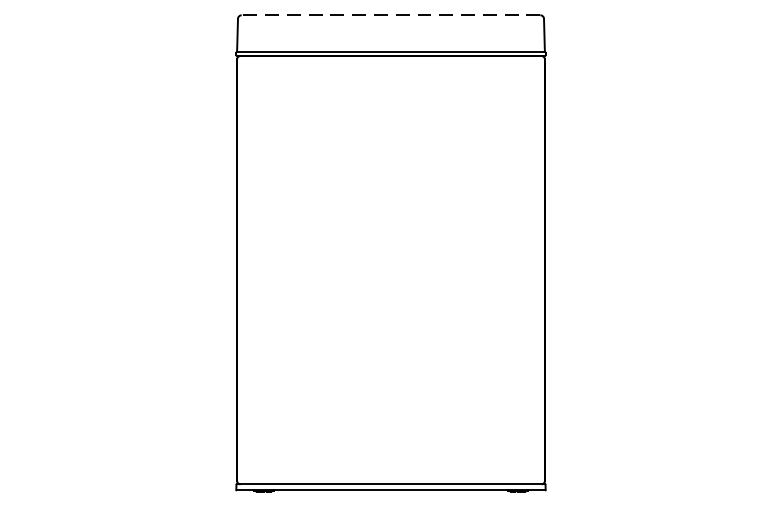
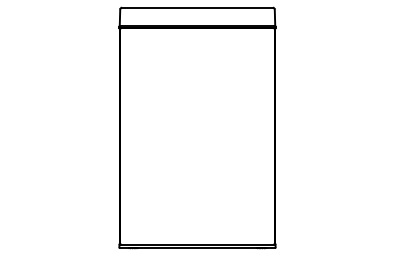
line: (389, 14) -> (196, 7), dashed -> solid

